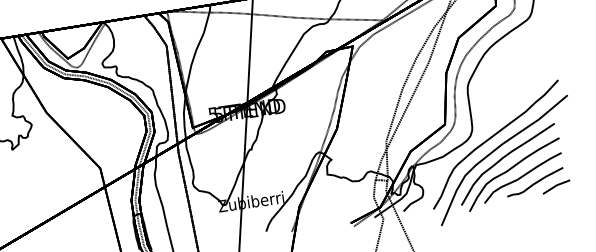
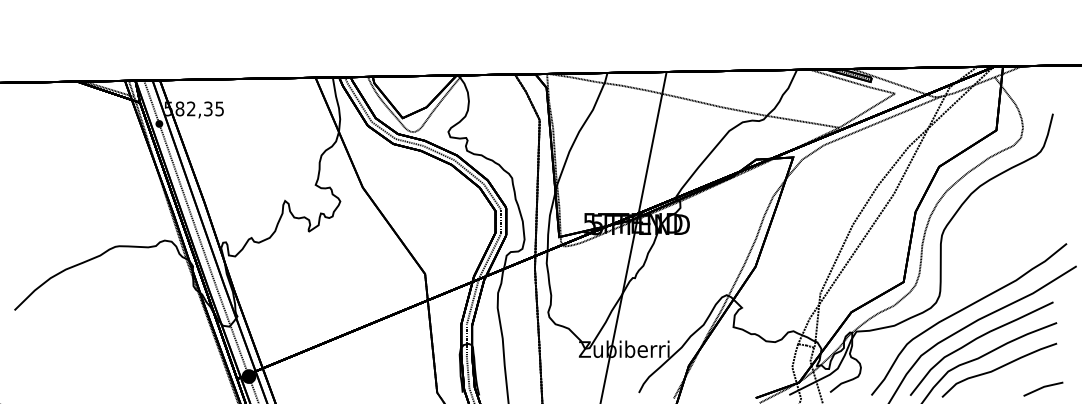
curve: (535, 182) -> (1015, 378), removed

